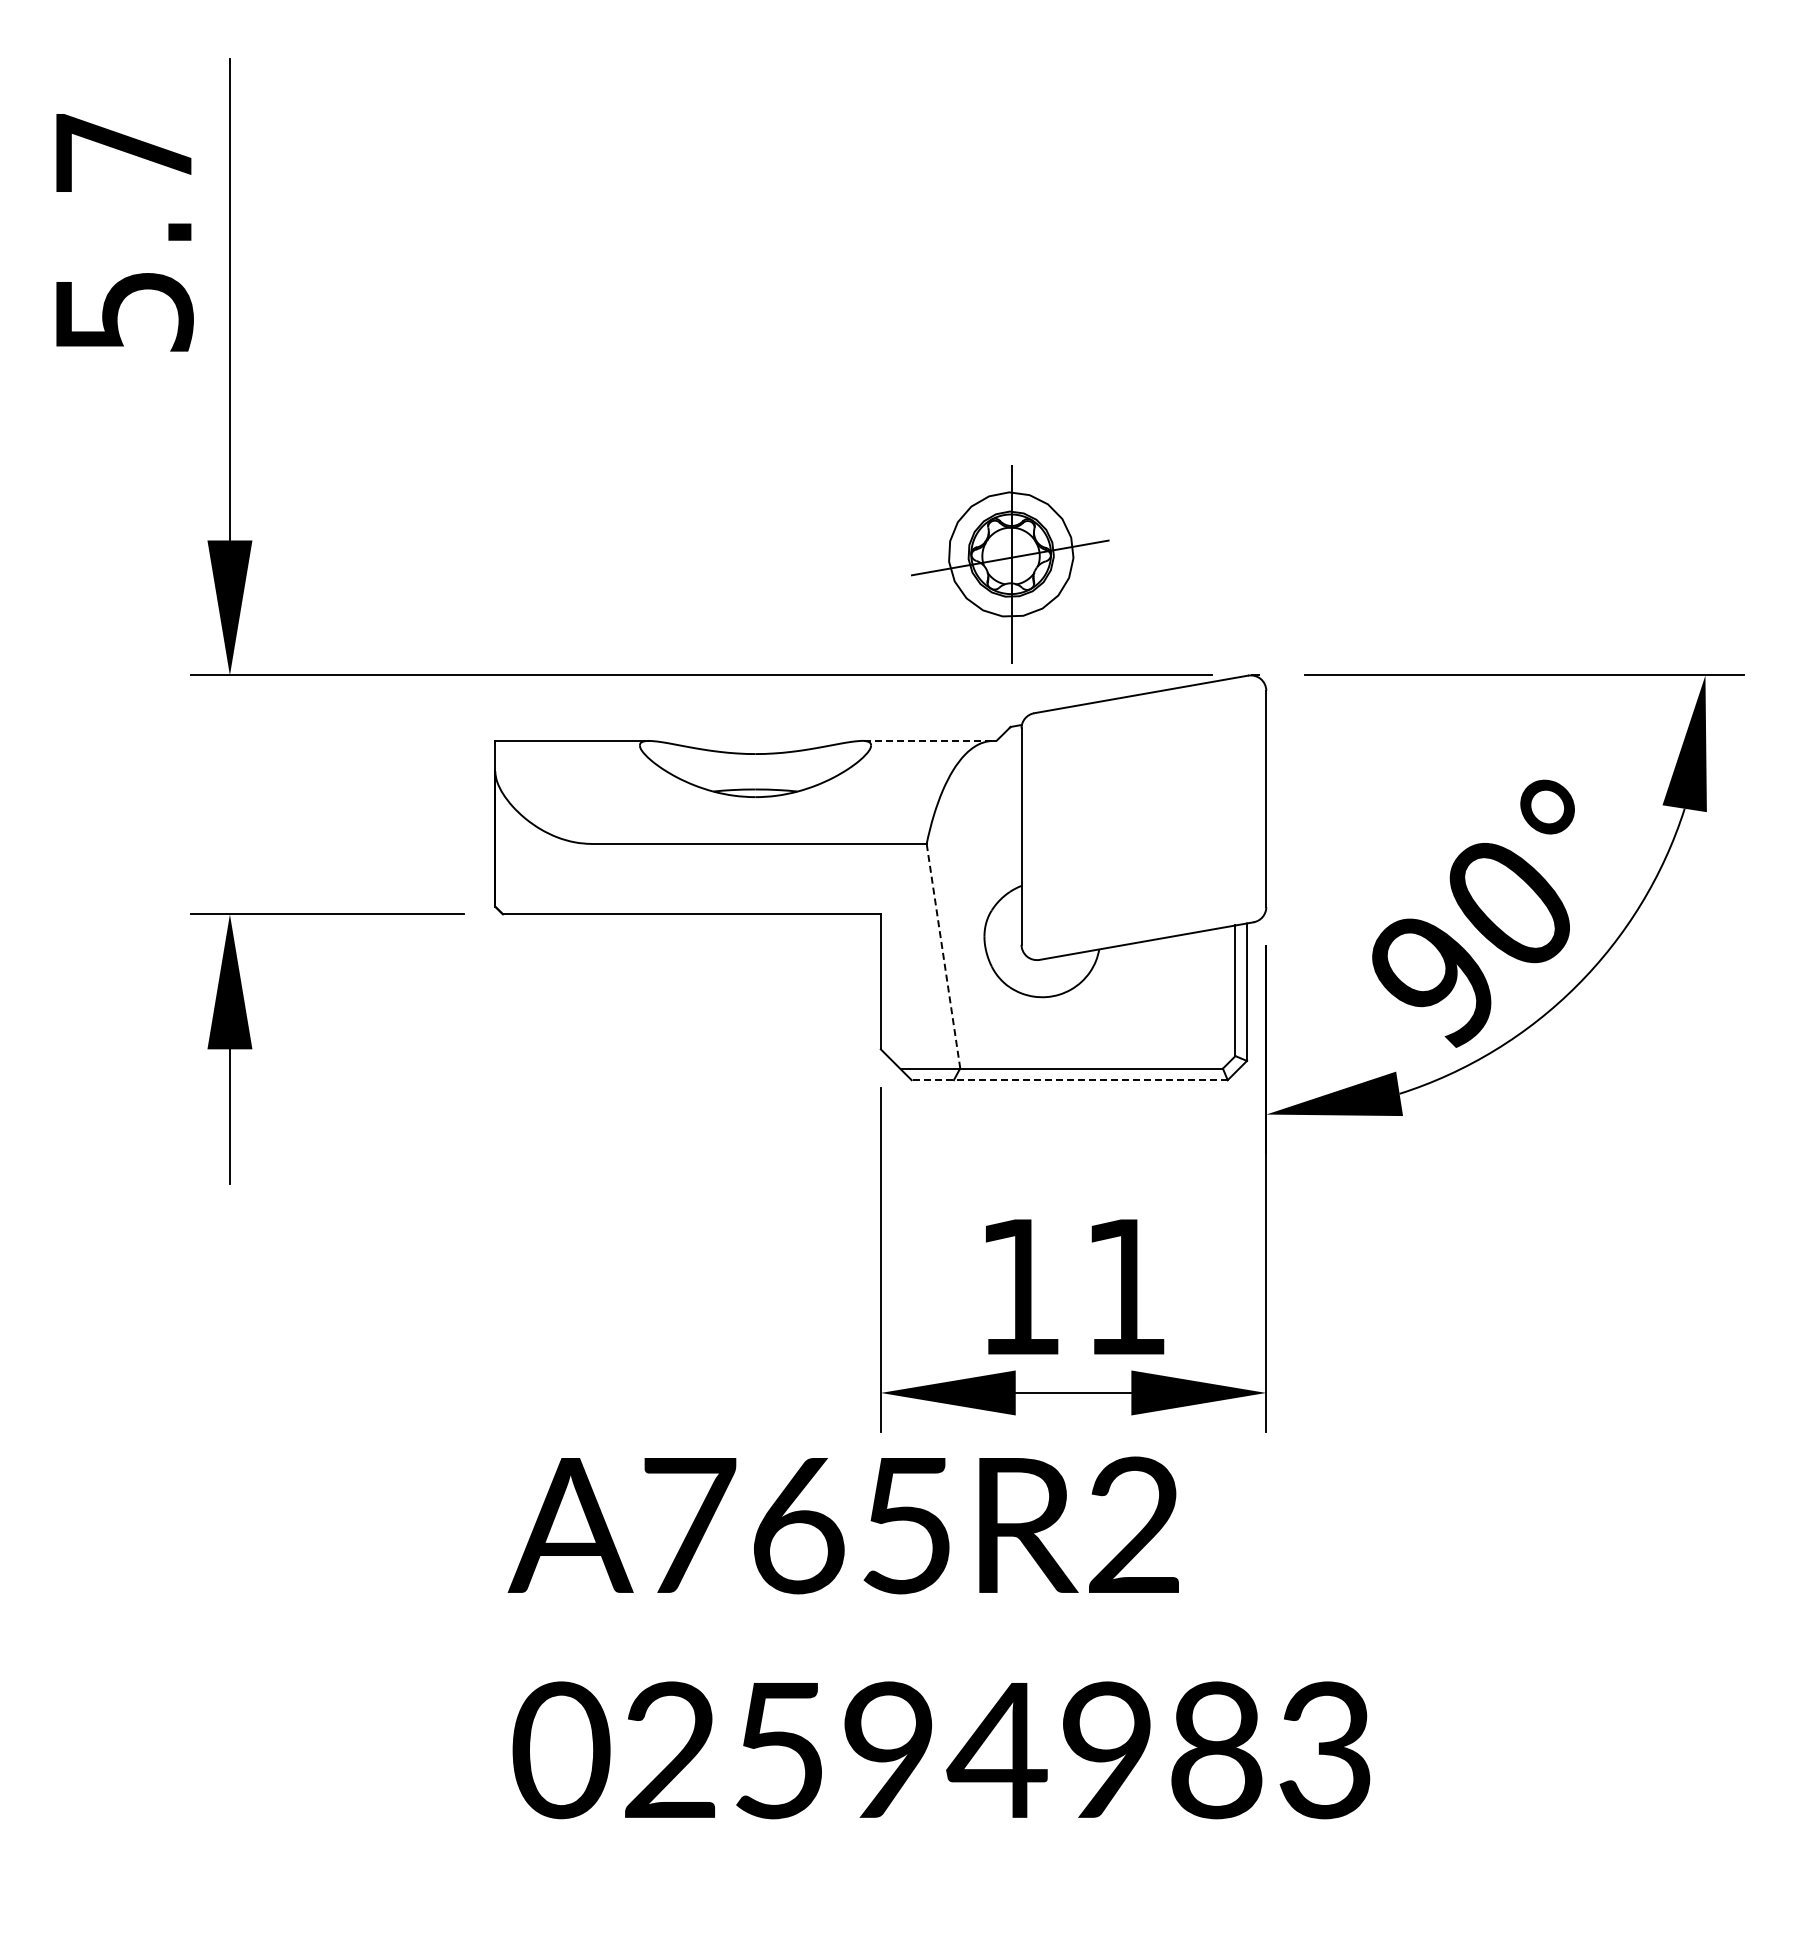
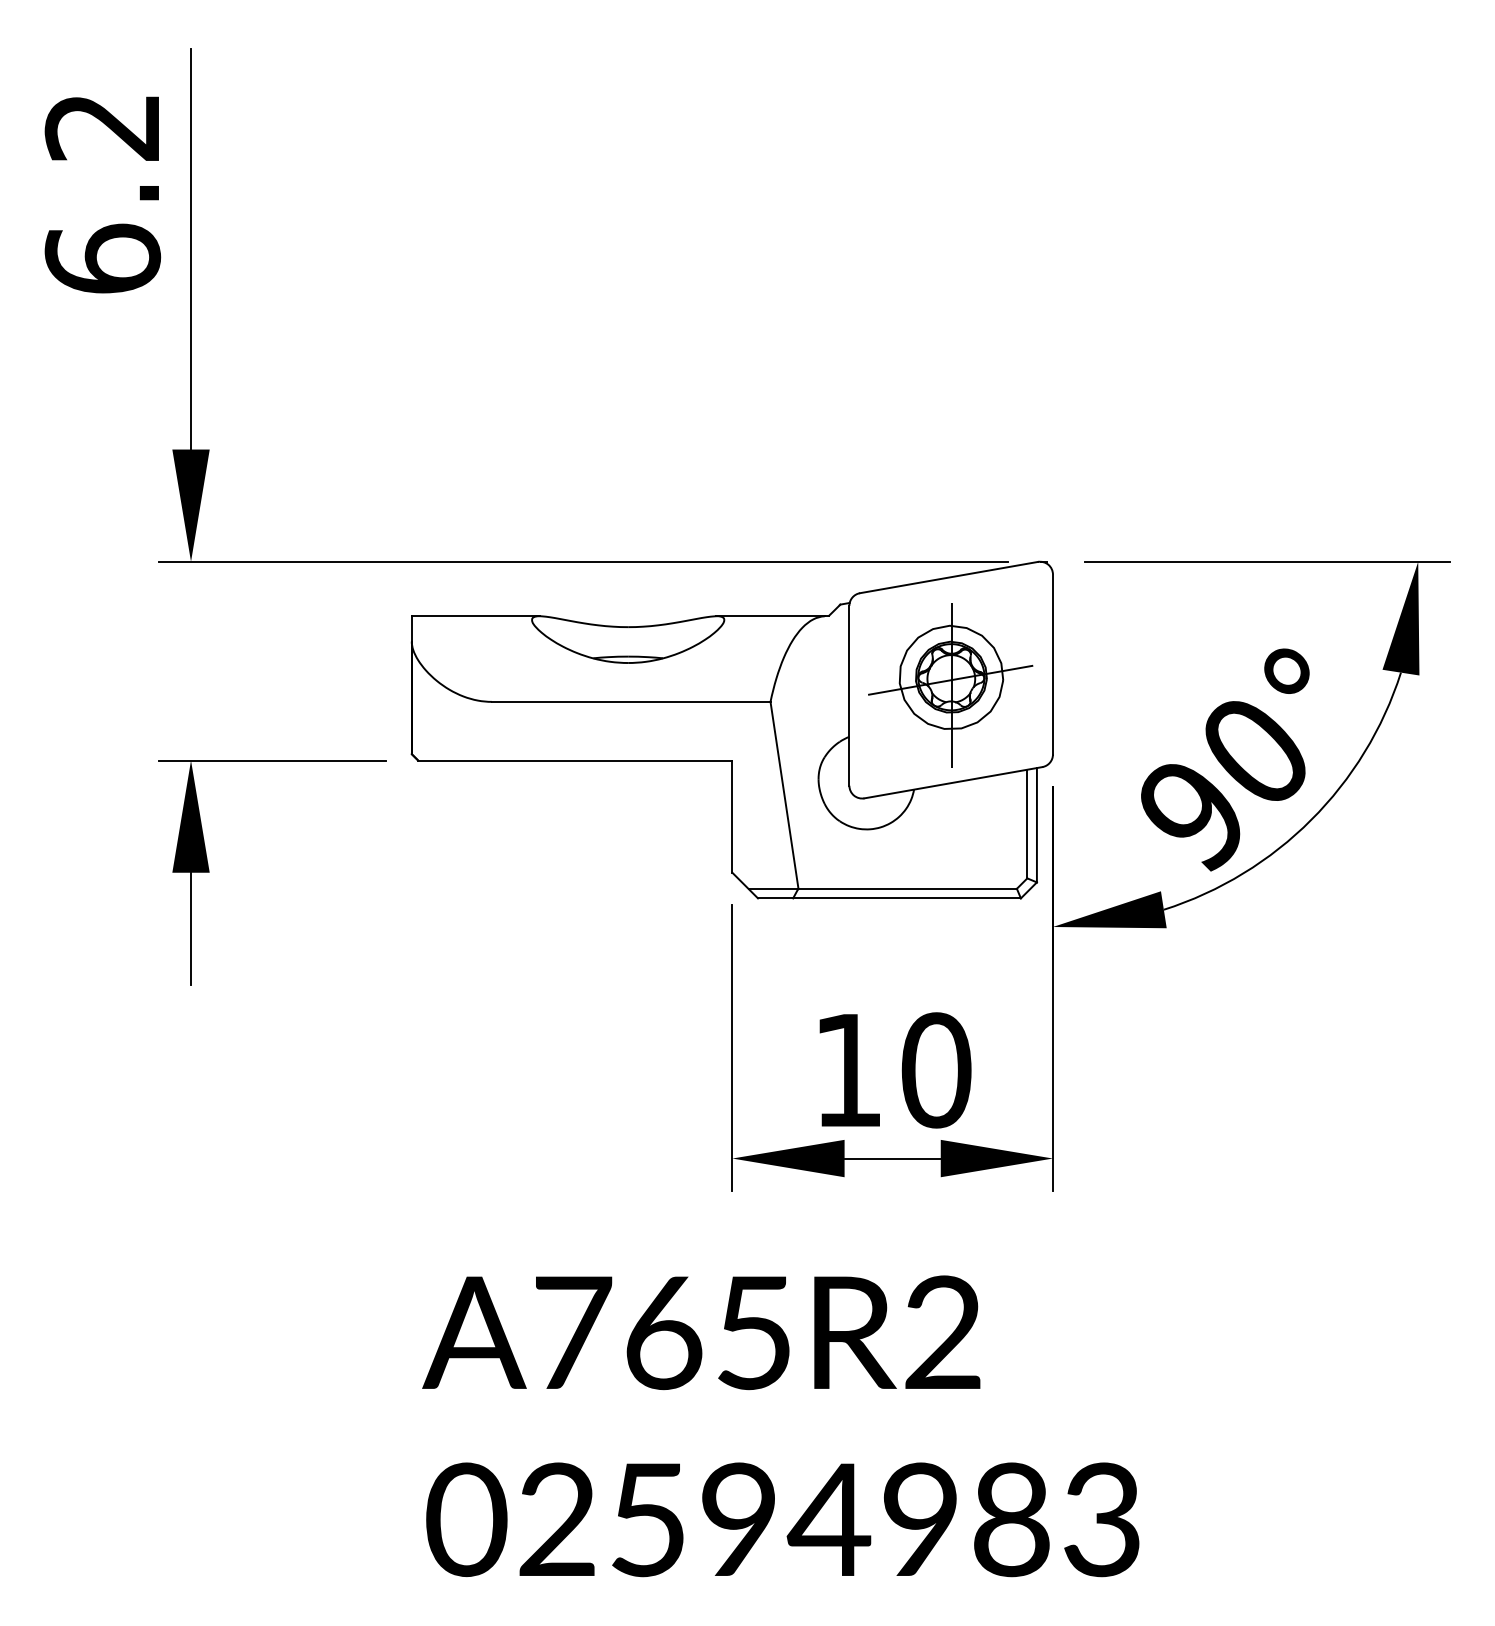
text: (123, 233) -> (102, 194), 5.7 -> 6.2
part: (1010, 564) -> (950, 685), moved
line: (926, 740) -> (770, 615), dashed -> solid
line: (943, 956) -> (784, 795), dashed -> solid
line: (1069, 1080) -> (889, 898), dashed -> solid
text: (1126, 1286) -> (936, 1069), 11 -> 10
text: (938, 1637) -> (780, 1425), moved

